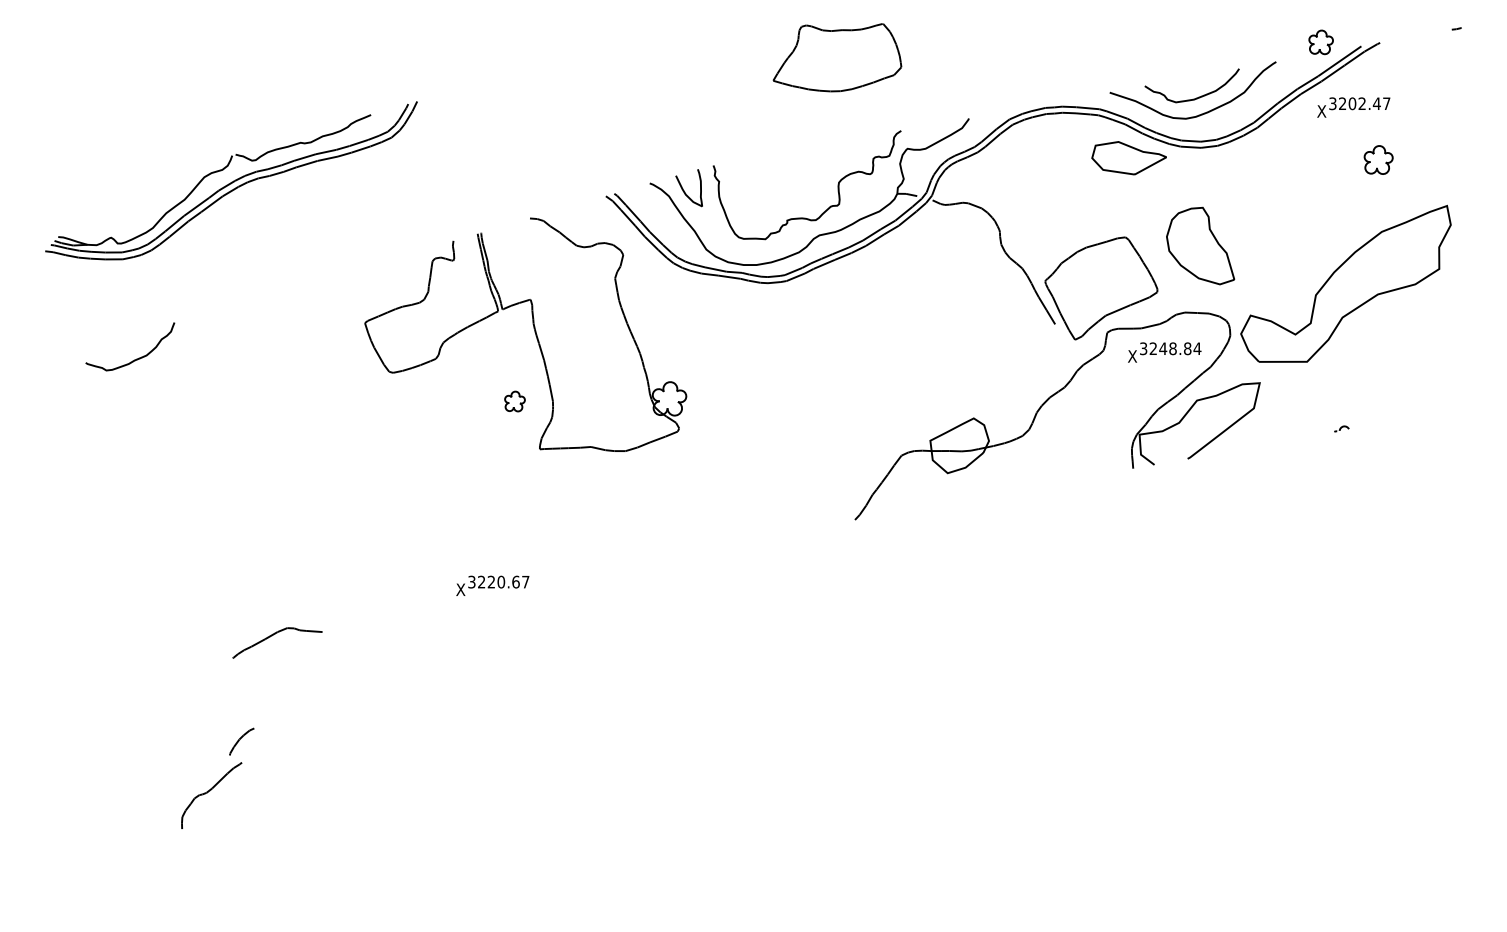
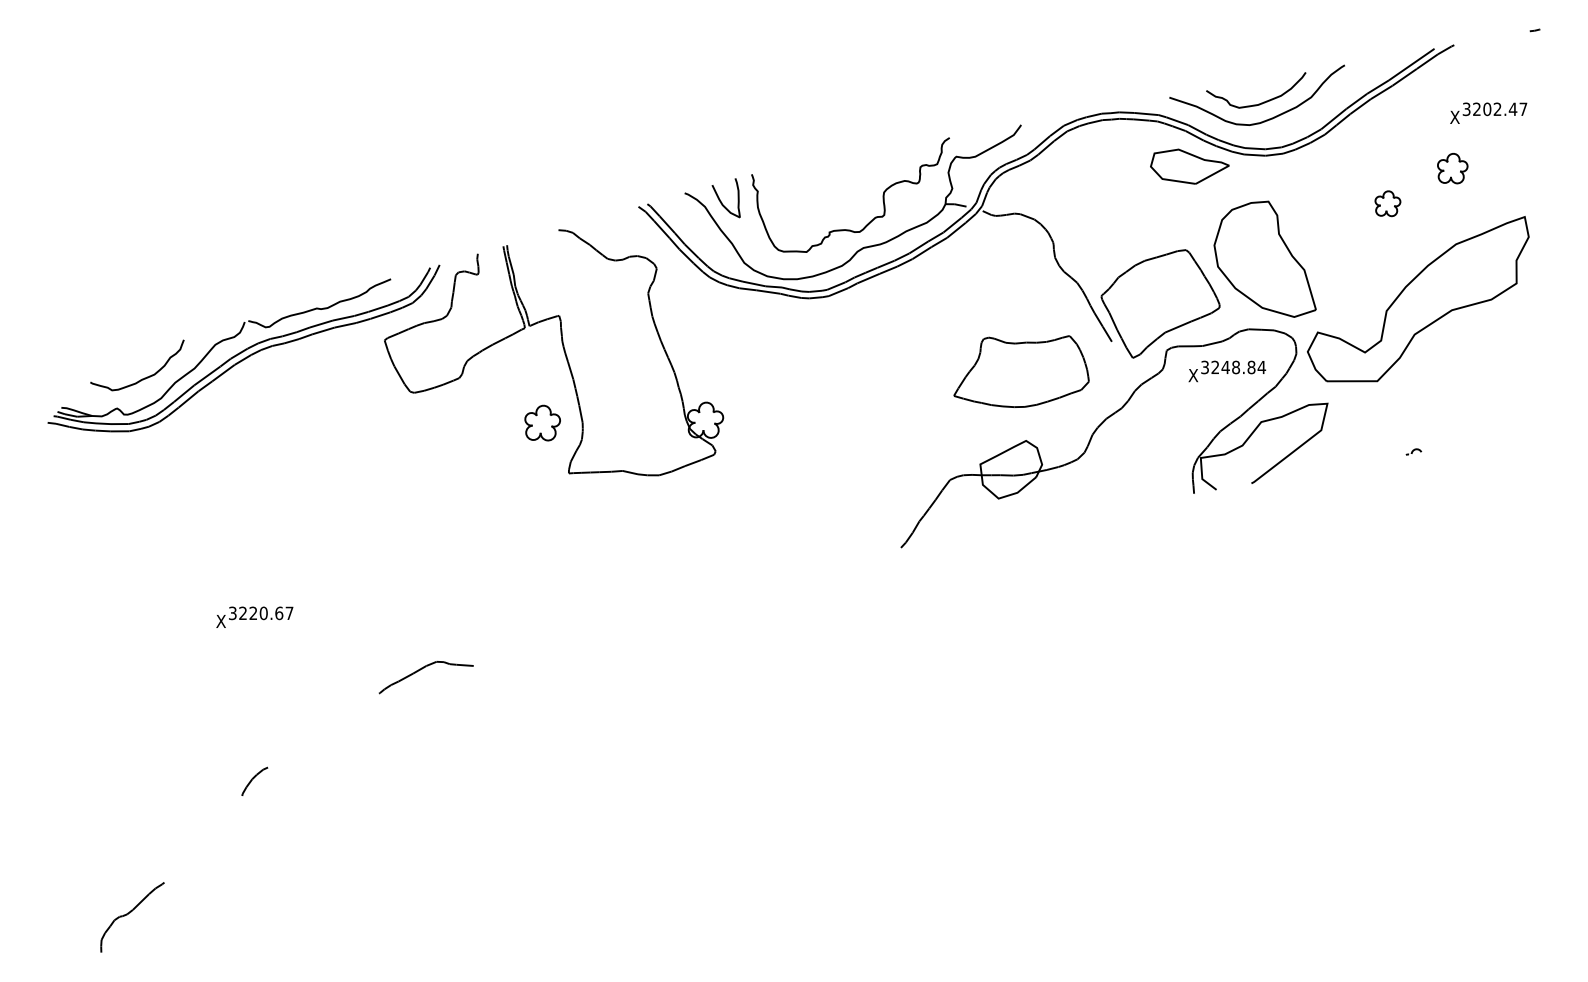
part: (1320, 42) -> (1387, 203), moved
part: (837, 57) -> (1021, 371), moved
text: (1353, 107) -> (1488, 113), moved
part: (231, 180) -> (243, 348), moved
part: (1200, 245) -> (1265, 258), size x1.43
part: (514, 401) -> (542, 423), size x1.67
text: (492, 585) -> (254, 616), moved
curve: (272, 636) -> (420, 670), moved
curve: (210, 791) -> (131, 913), moved

